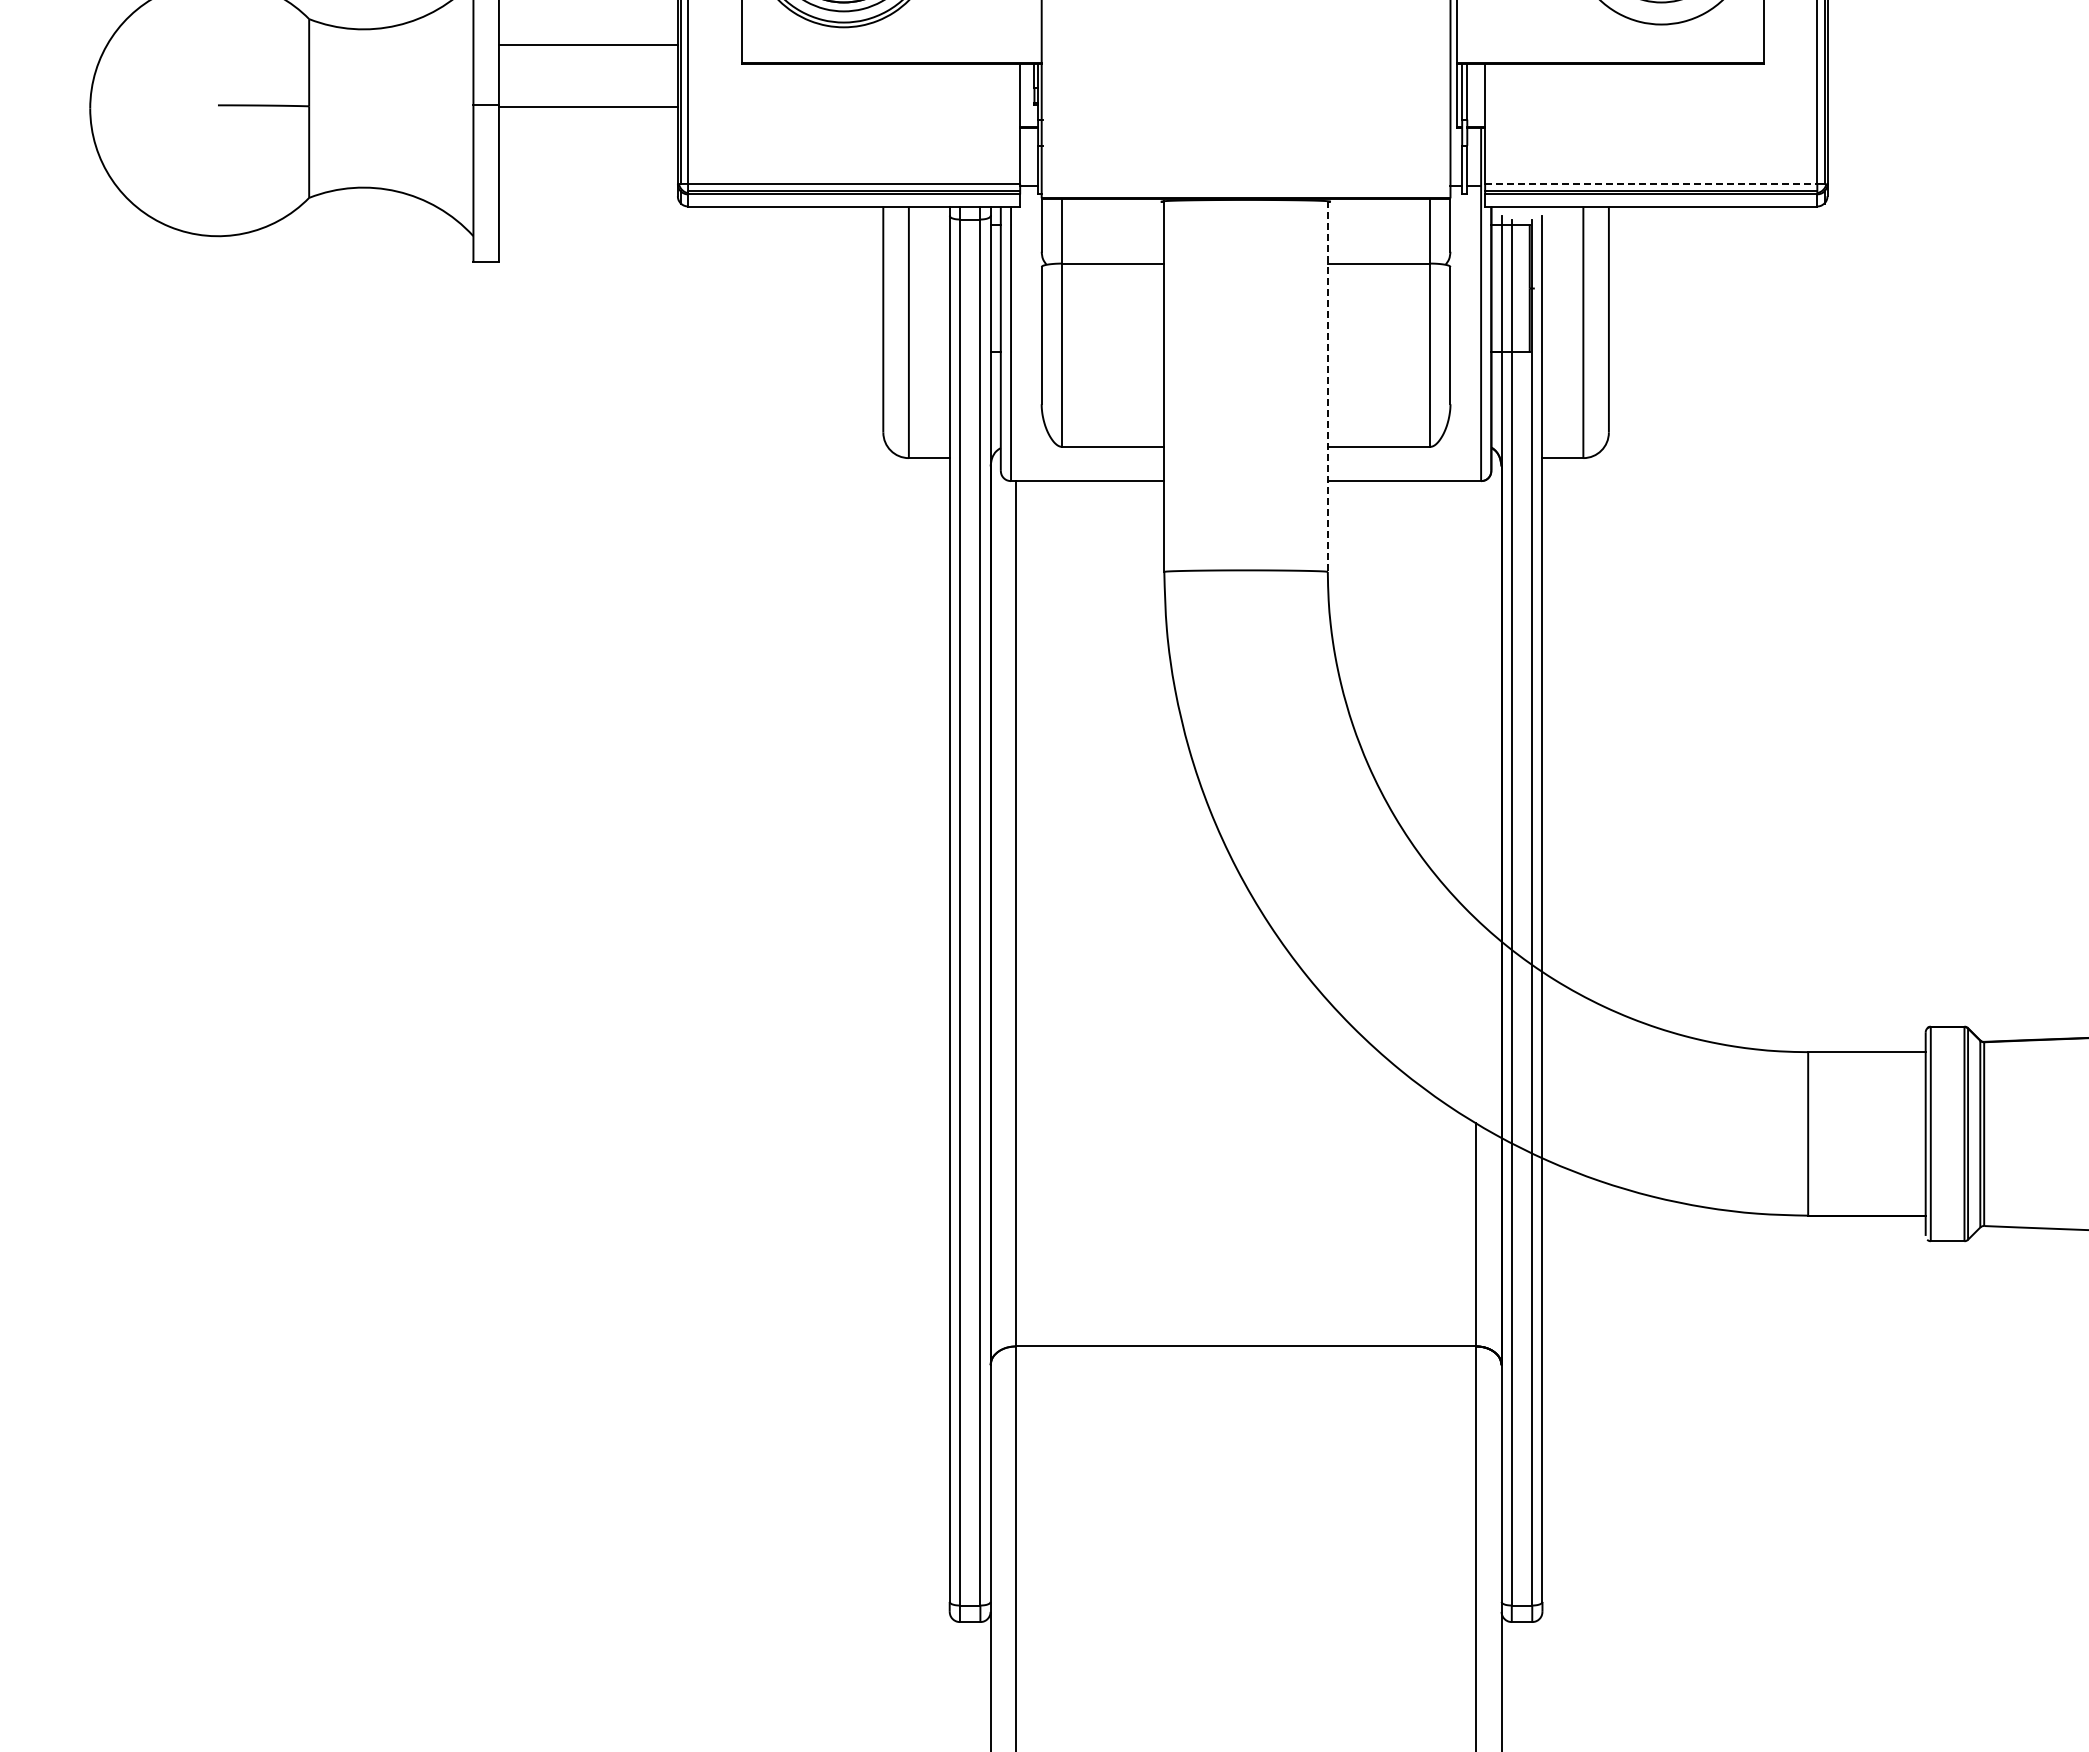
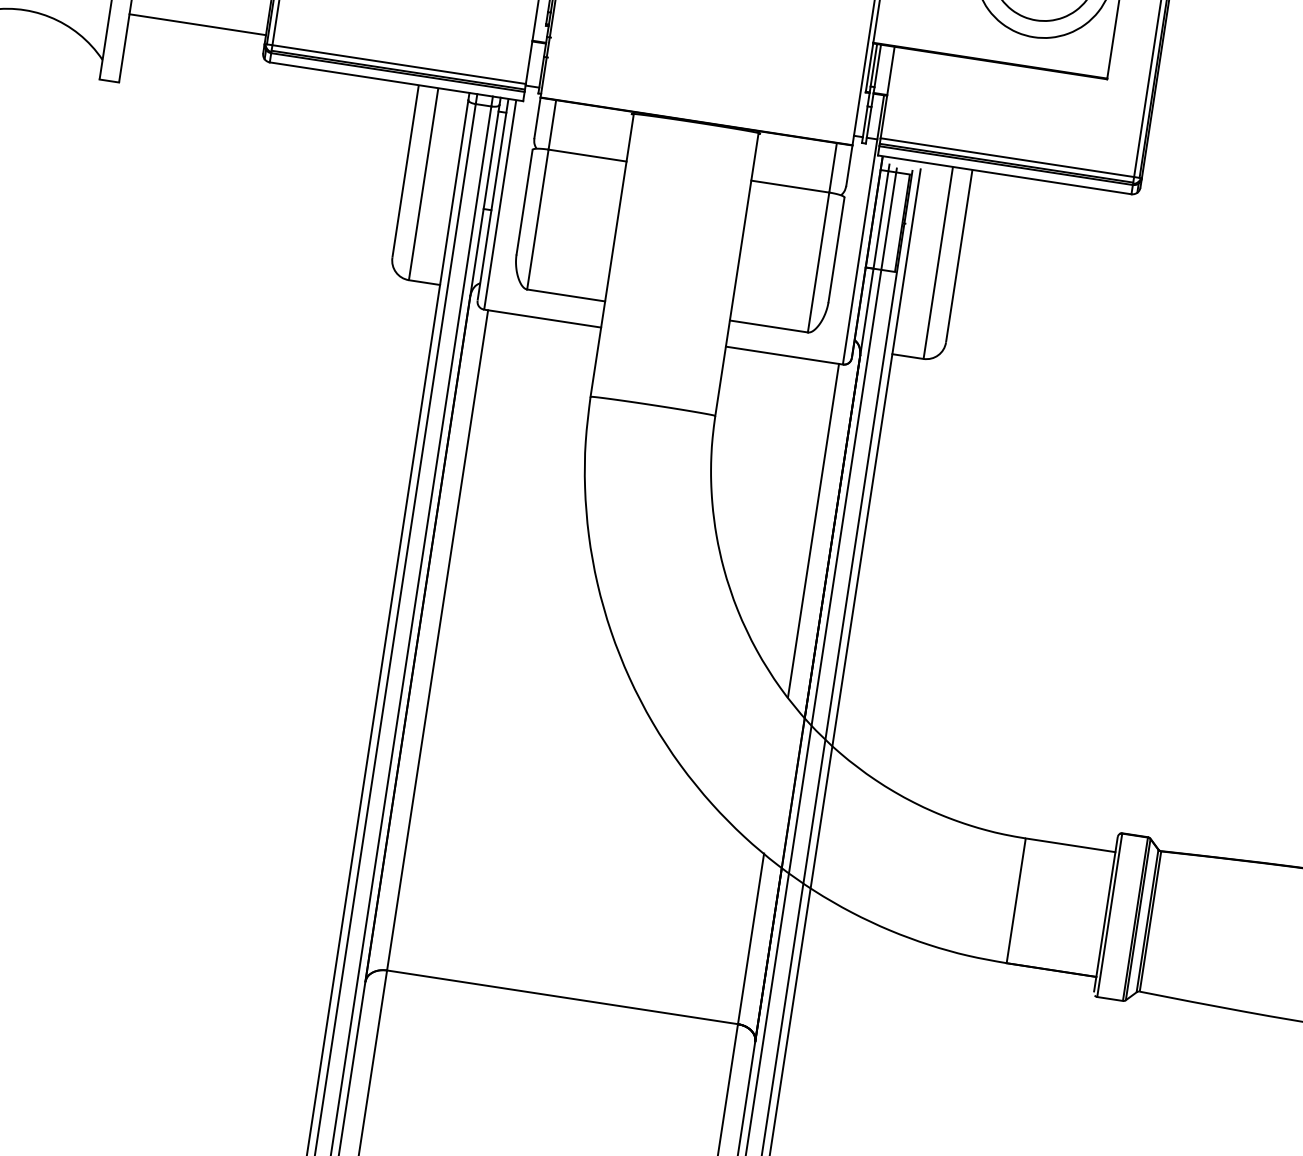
line: (587, 172) -> (197, 24), added
line: (1651, 183) -> (1007, 157), dashed -> solid
line: (1327, 387) -> (736, 275), dashed -> solid
line: (1476, 699) -> (813, 530), added

